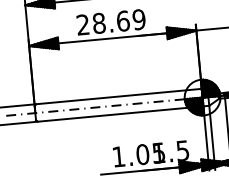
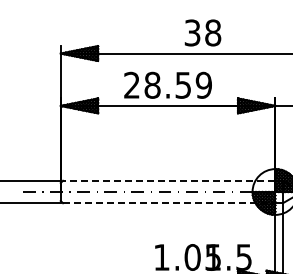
text: (123, 20) -> (183, 84), 28.69 -> 28.59
line: (118, 96) -> (168, 180), solid -> dashed
line: (120, 114) -> (169, 203), solid -> dashed

